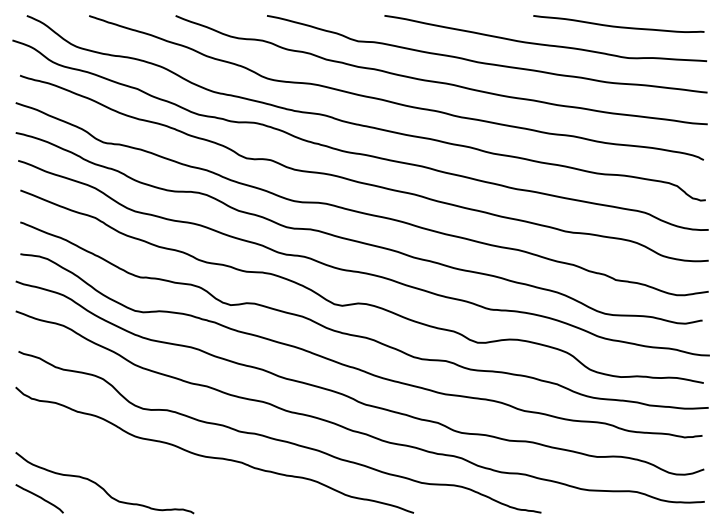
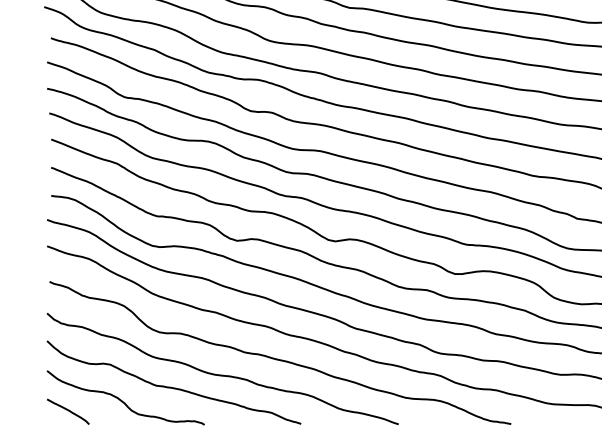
curve: (157, 470) -> (172, 386), added

